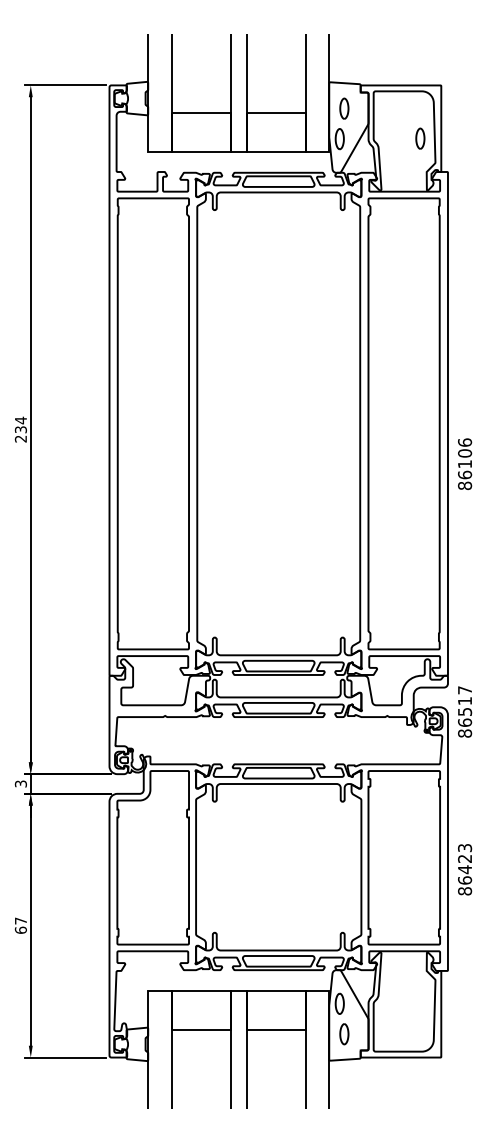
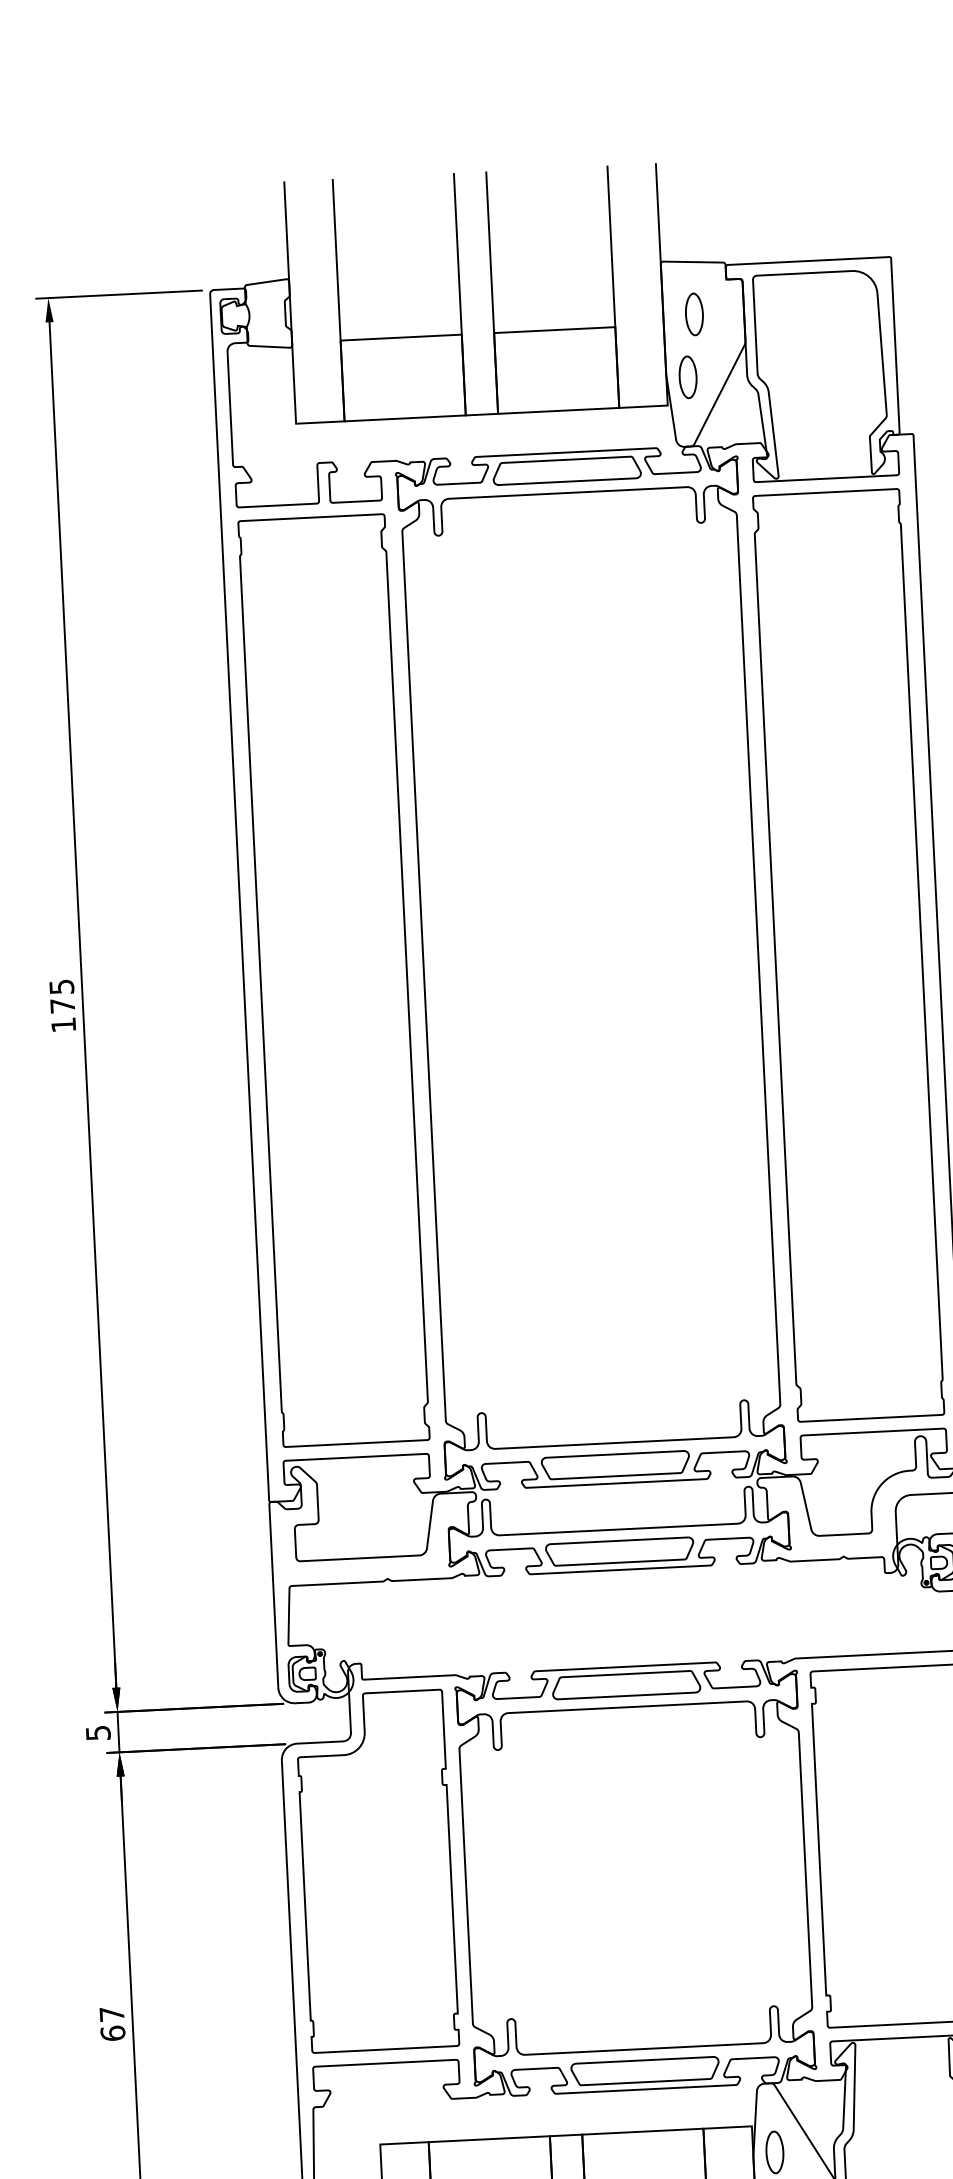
part: (420, 138) -> (853, 367), removed
text: (20, 429) -> (61, 1005), 234 -> 175
text: (19, 783) -> (95, 1732), 3 -> 5

